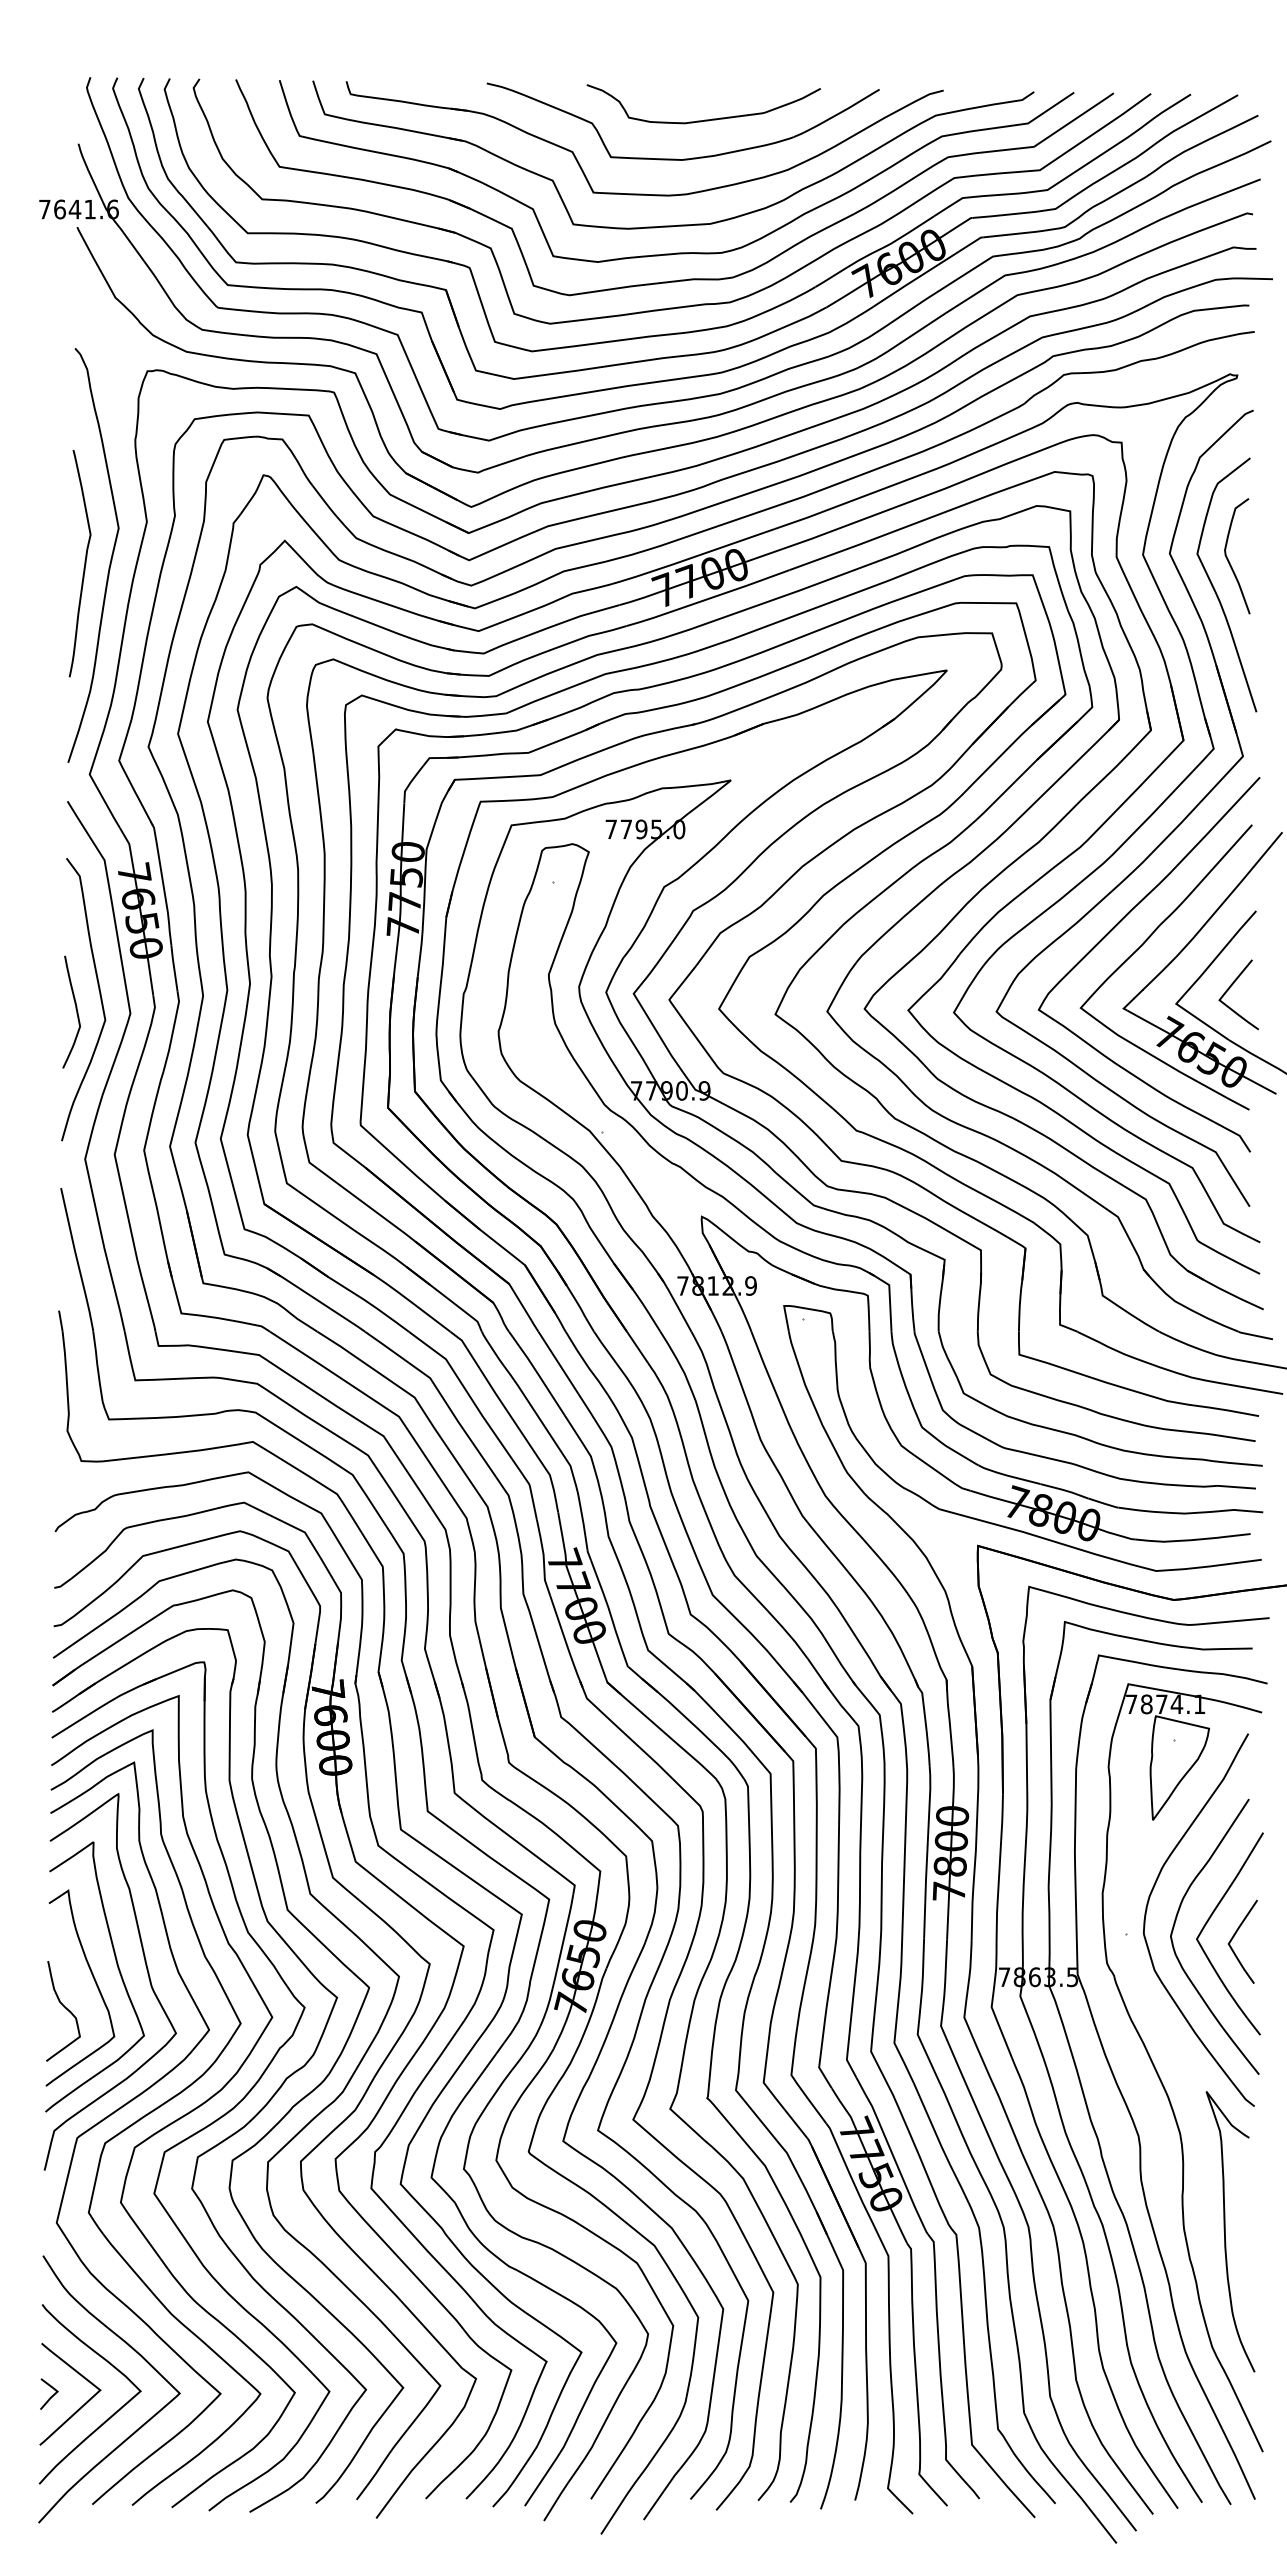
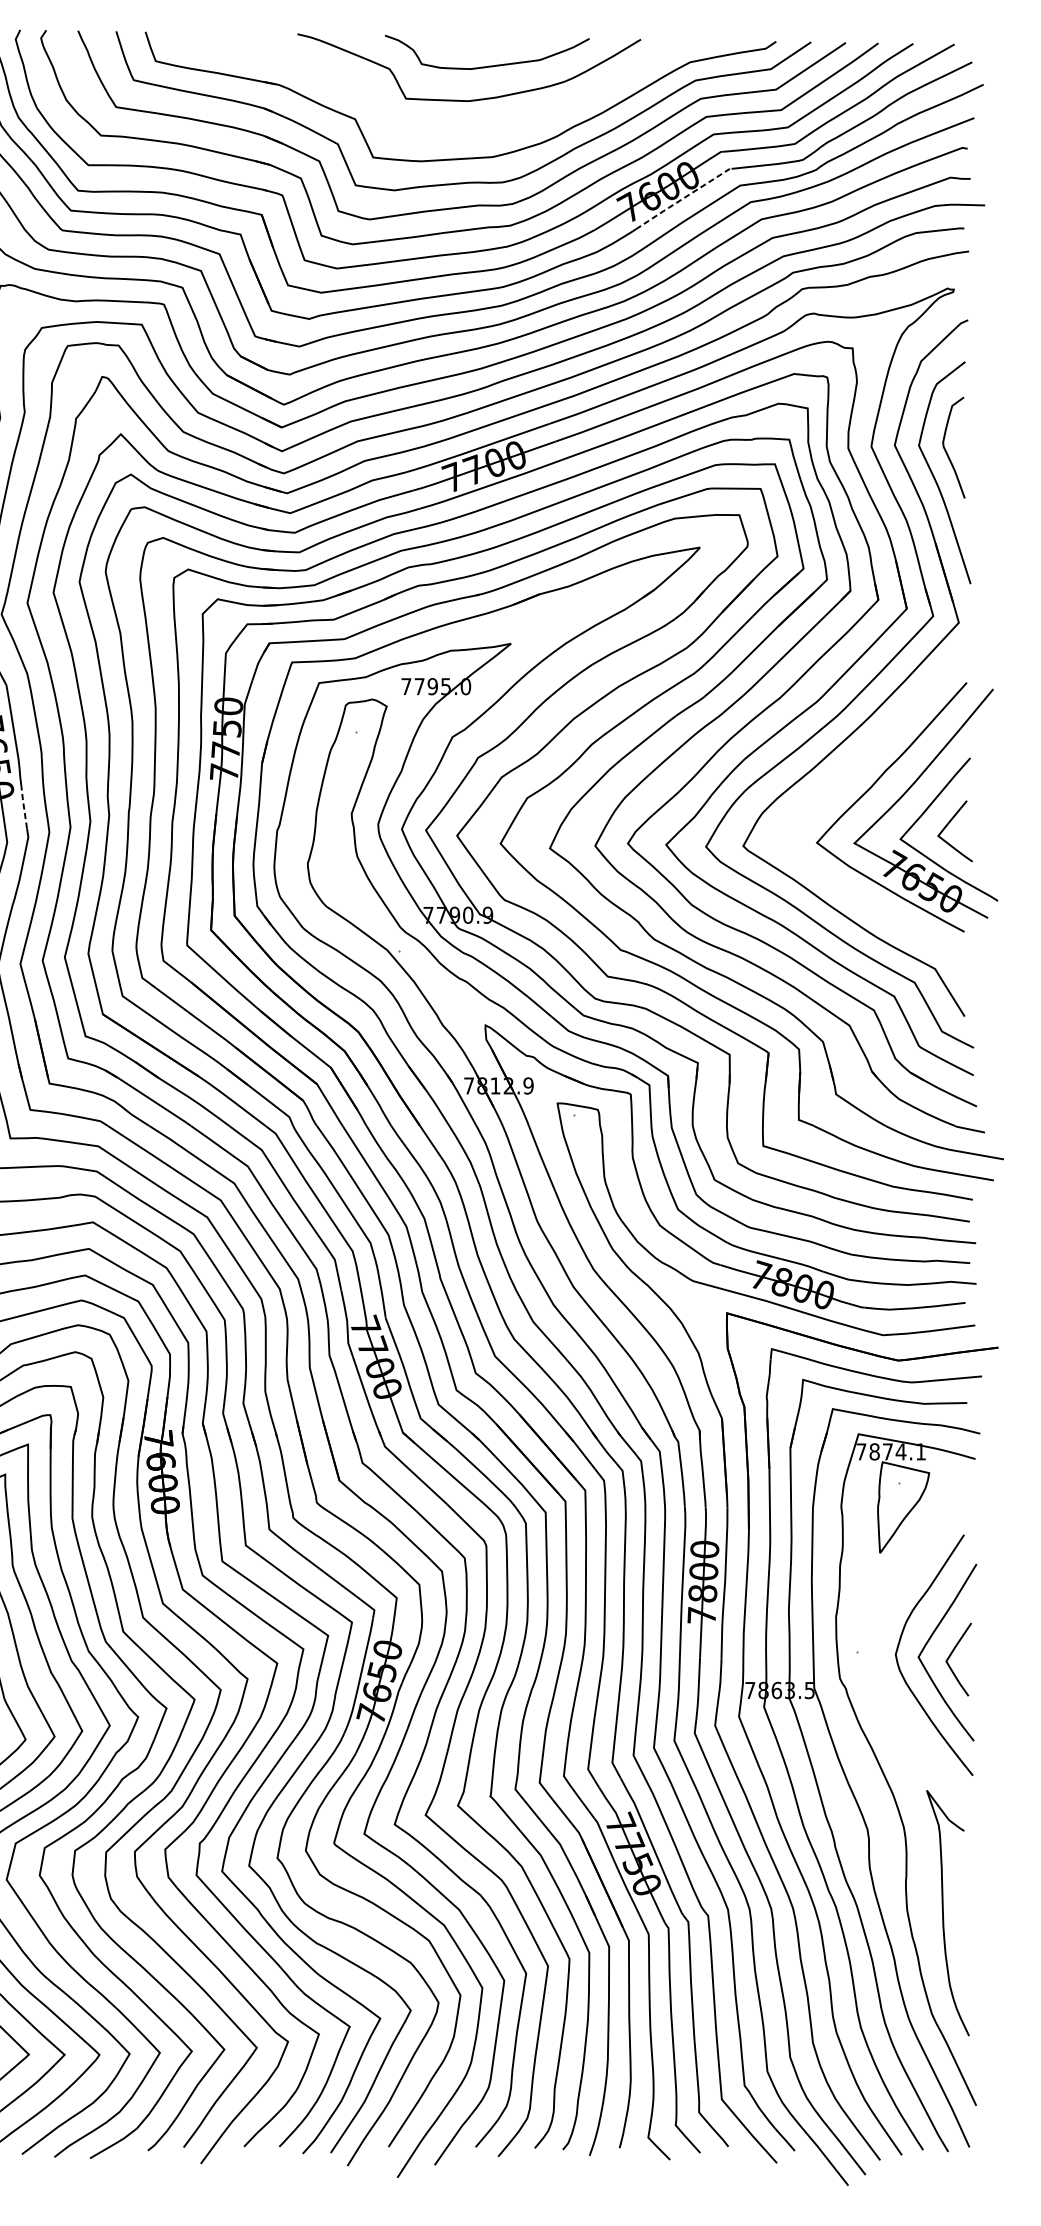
part: (644, 193) -> (435, 130), removed
line: (928, 271) -> (683, 198), solid -> dashed
curve: (1113, 929) -> (845, 774), removed
line: (174, 967) -> (24, 807), solid -> dashed
curve: (1147, 1910) -> (875, 1632), removed

